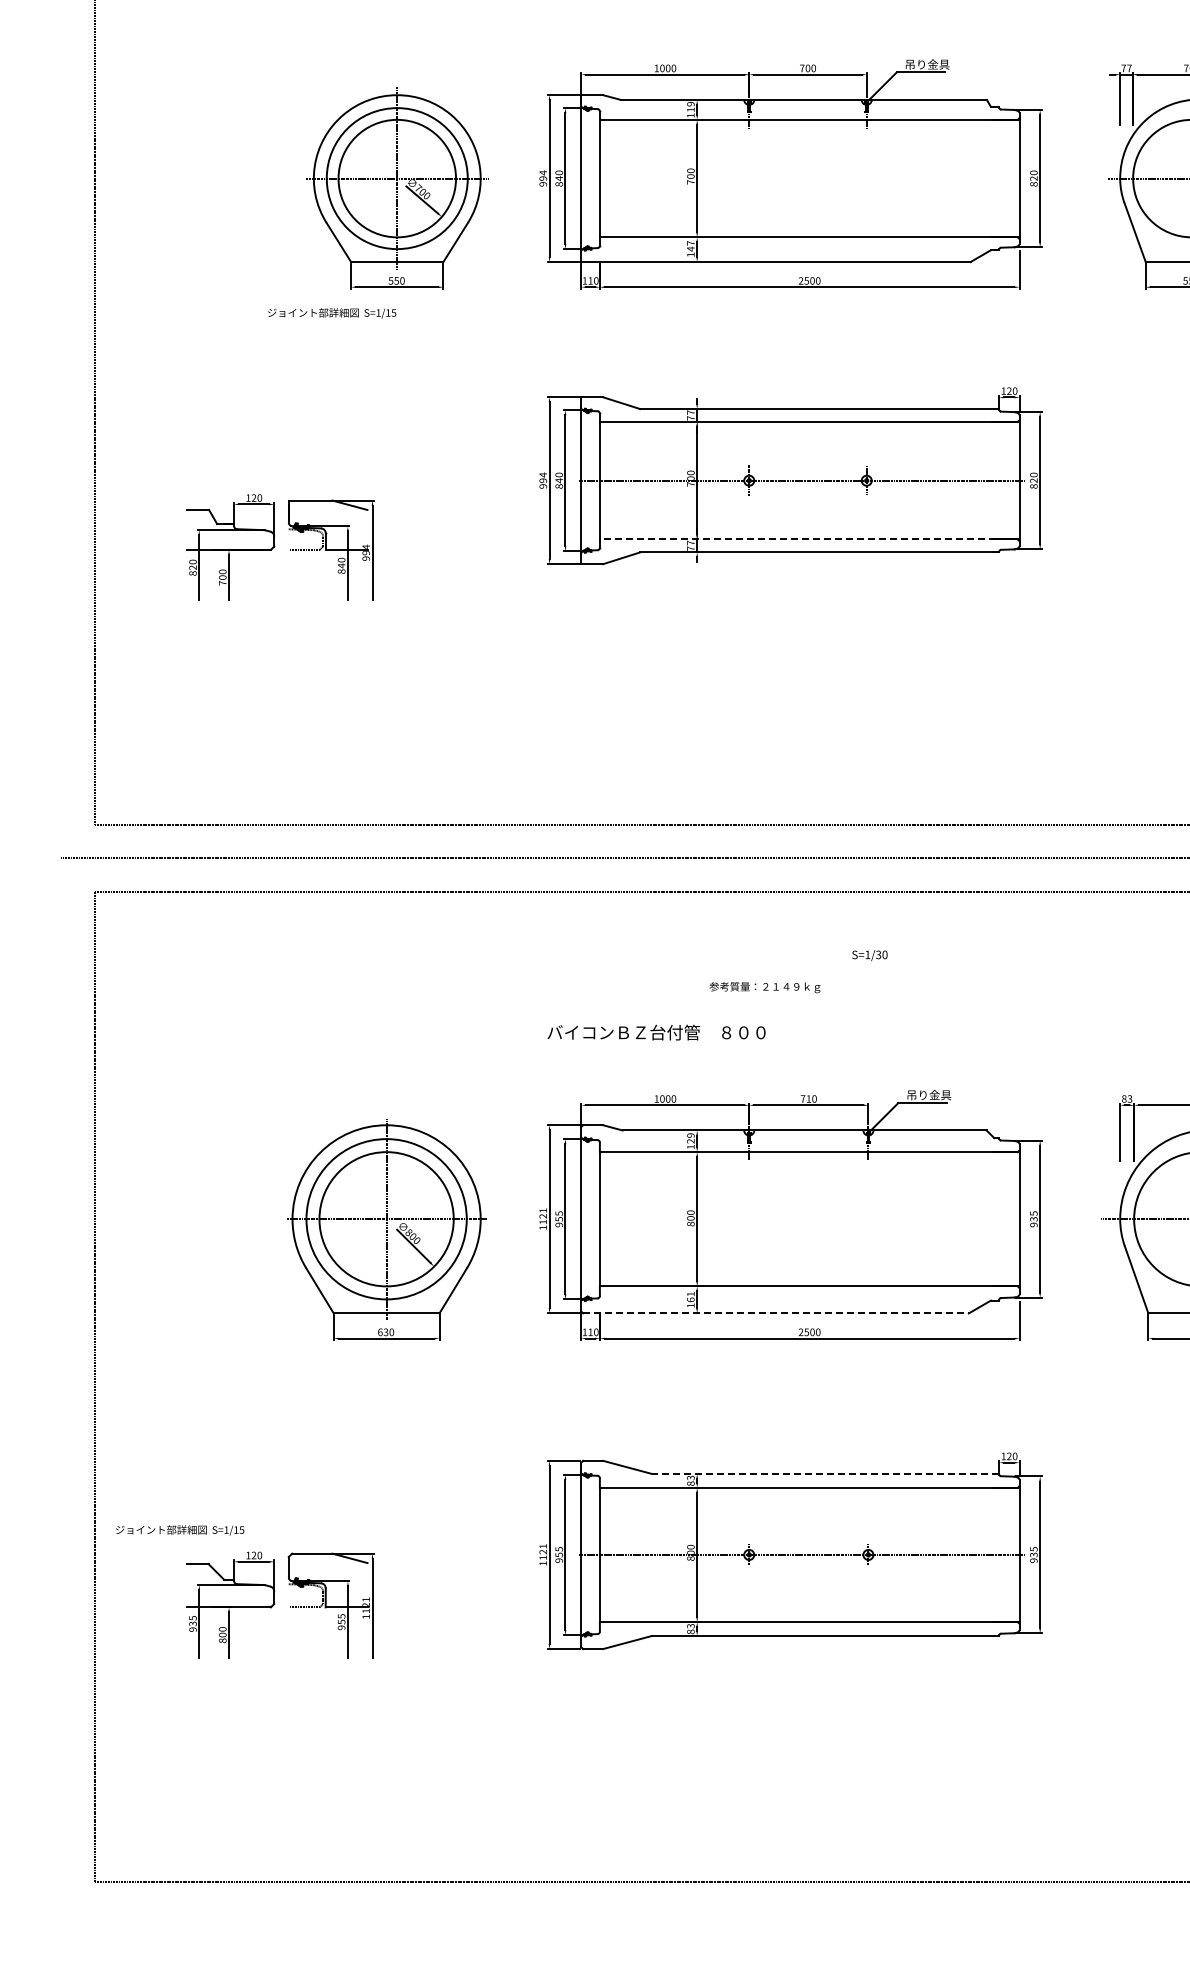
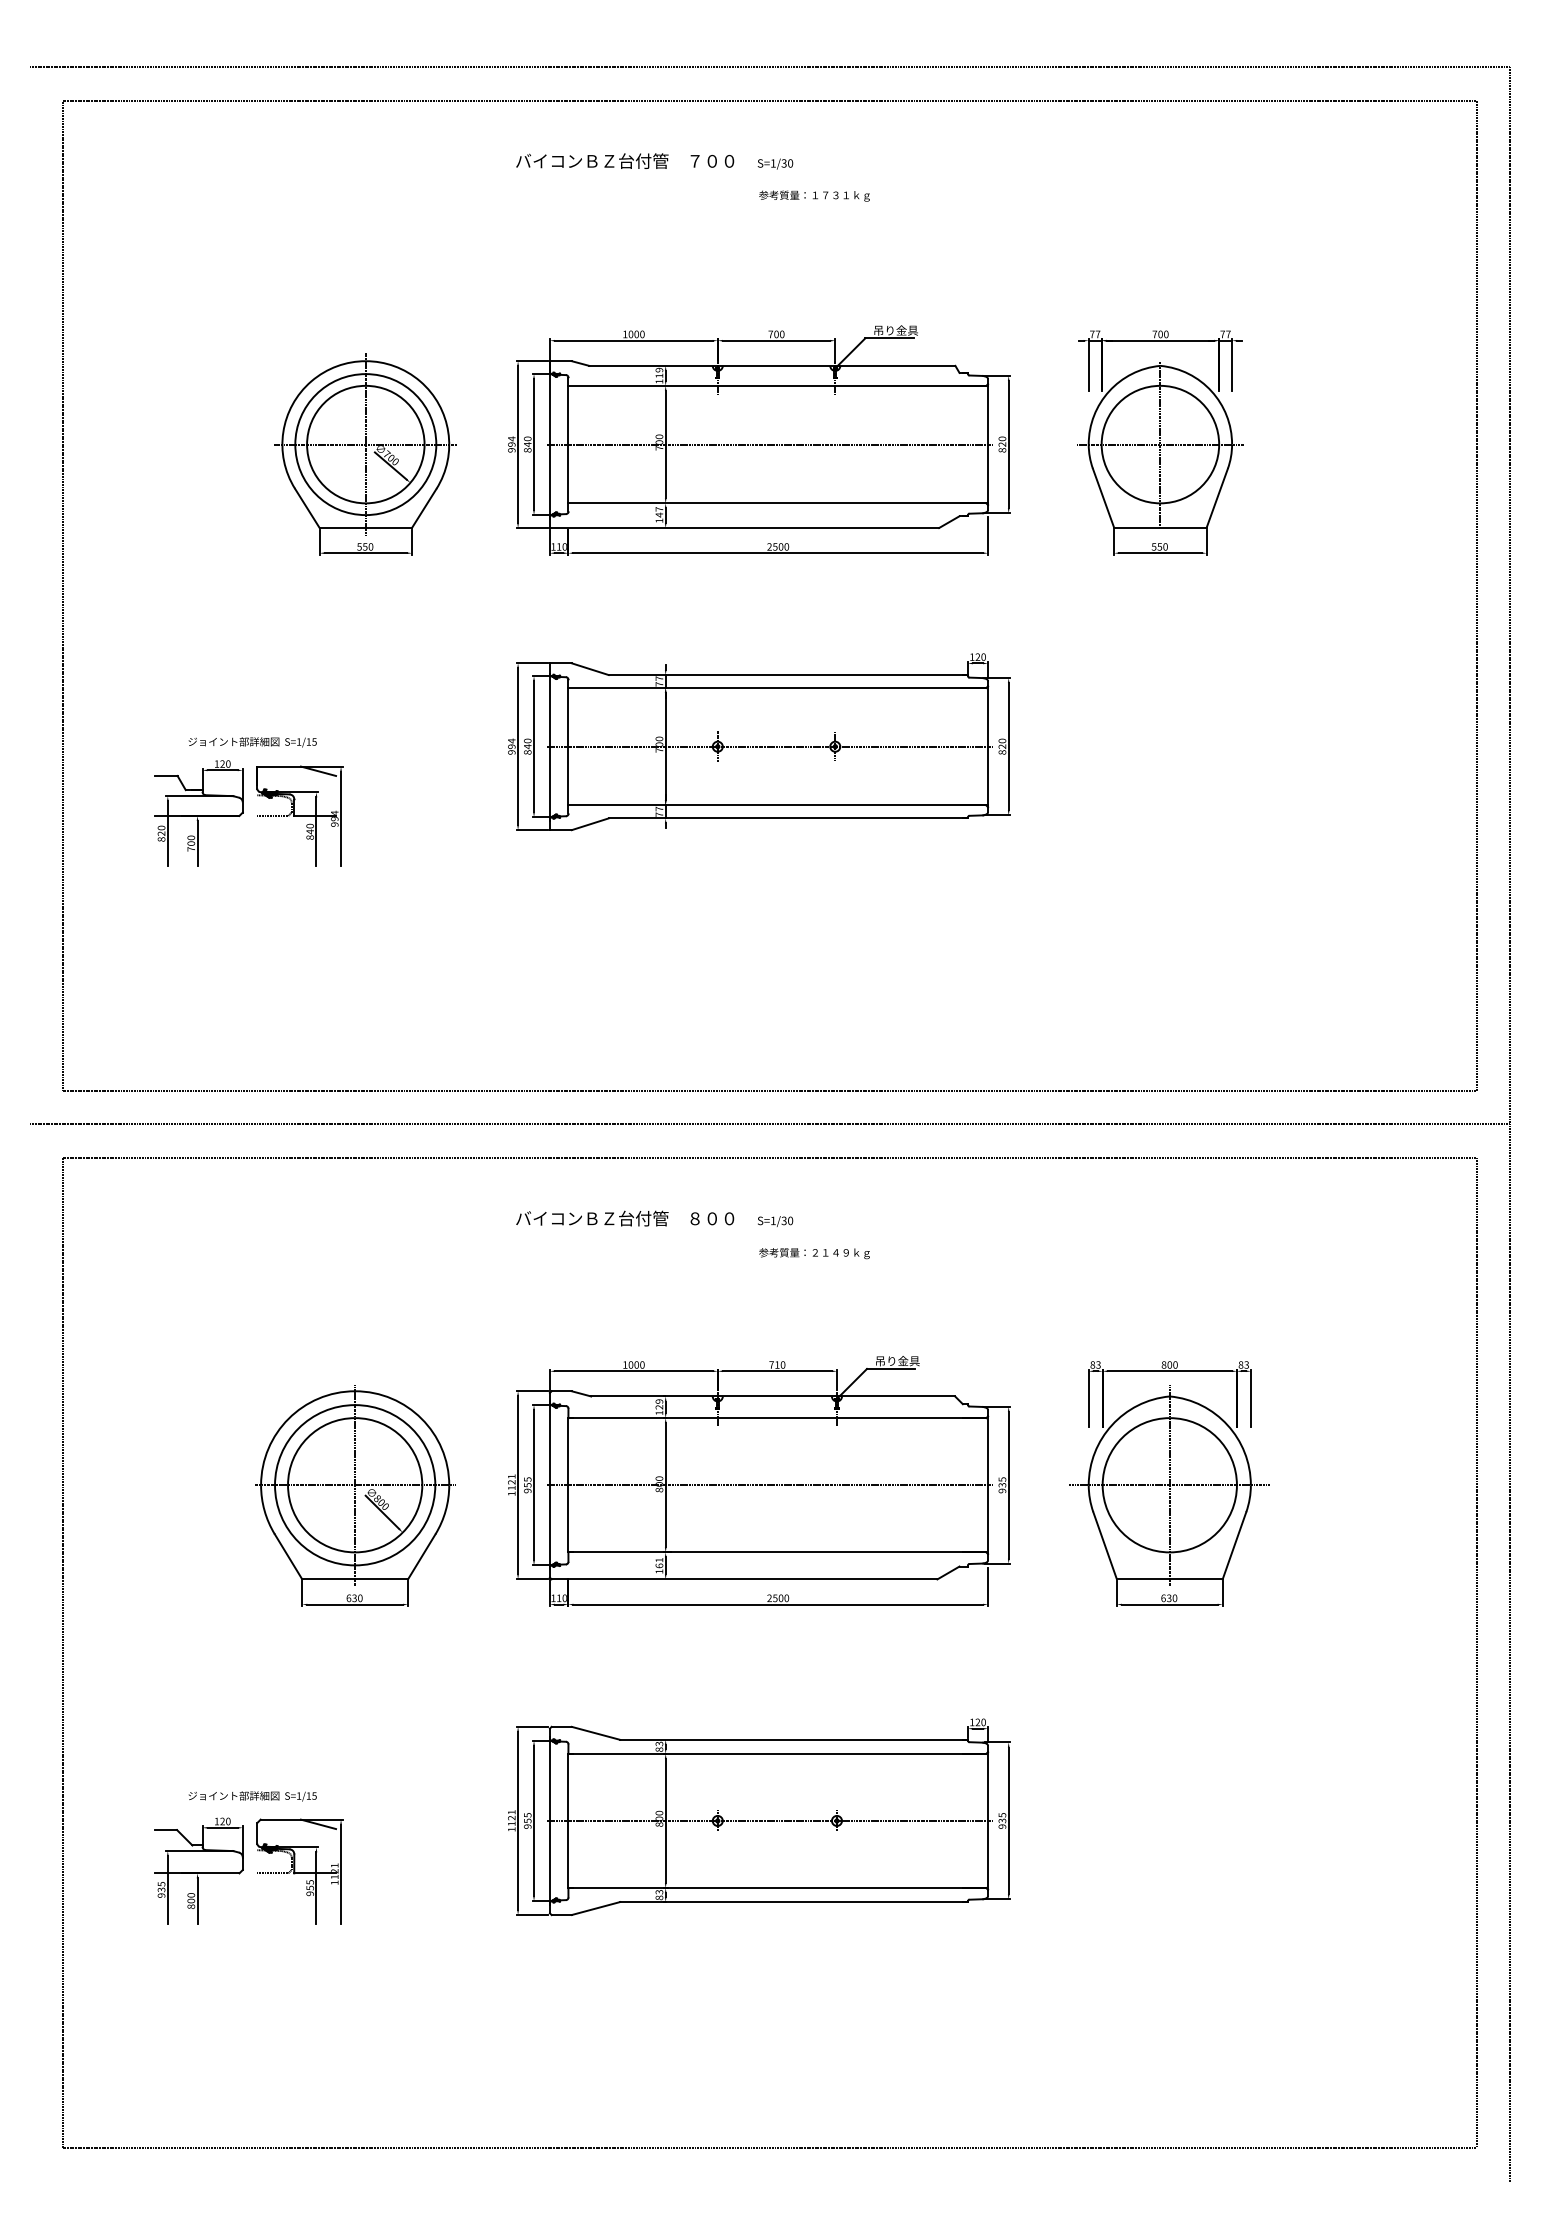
line: (801, 178) -> (770, 444), added
text: (331, 313) -> (252, 742), moved
line: (808, 539) -> (777, 805), dashed -> solid
text: (869, 955) -> (775, 1221), moved
text: (764, 987) -> (814, 1253), moved
text: (656, 1032) -> (625, 1218), moved
line: (801, 1219) -> (770, 1485), added
line: (775, 1313) -> (744, 1579), dashed -> solid
line: (825, 1473) -> (794, 1739), dashed -> solid
text: (179, 1530) -> (252, 1796), moved

